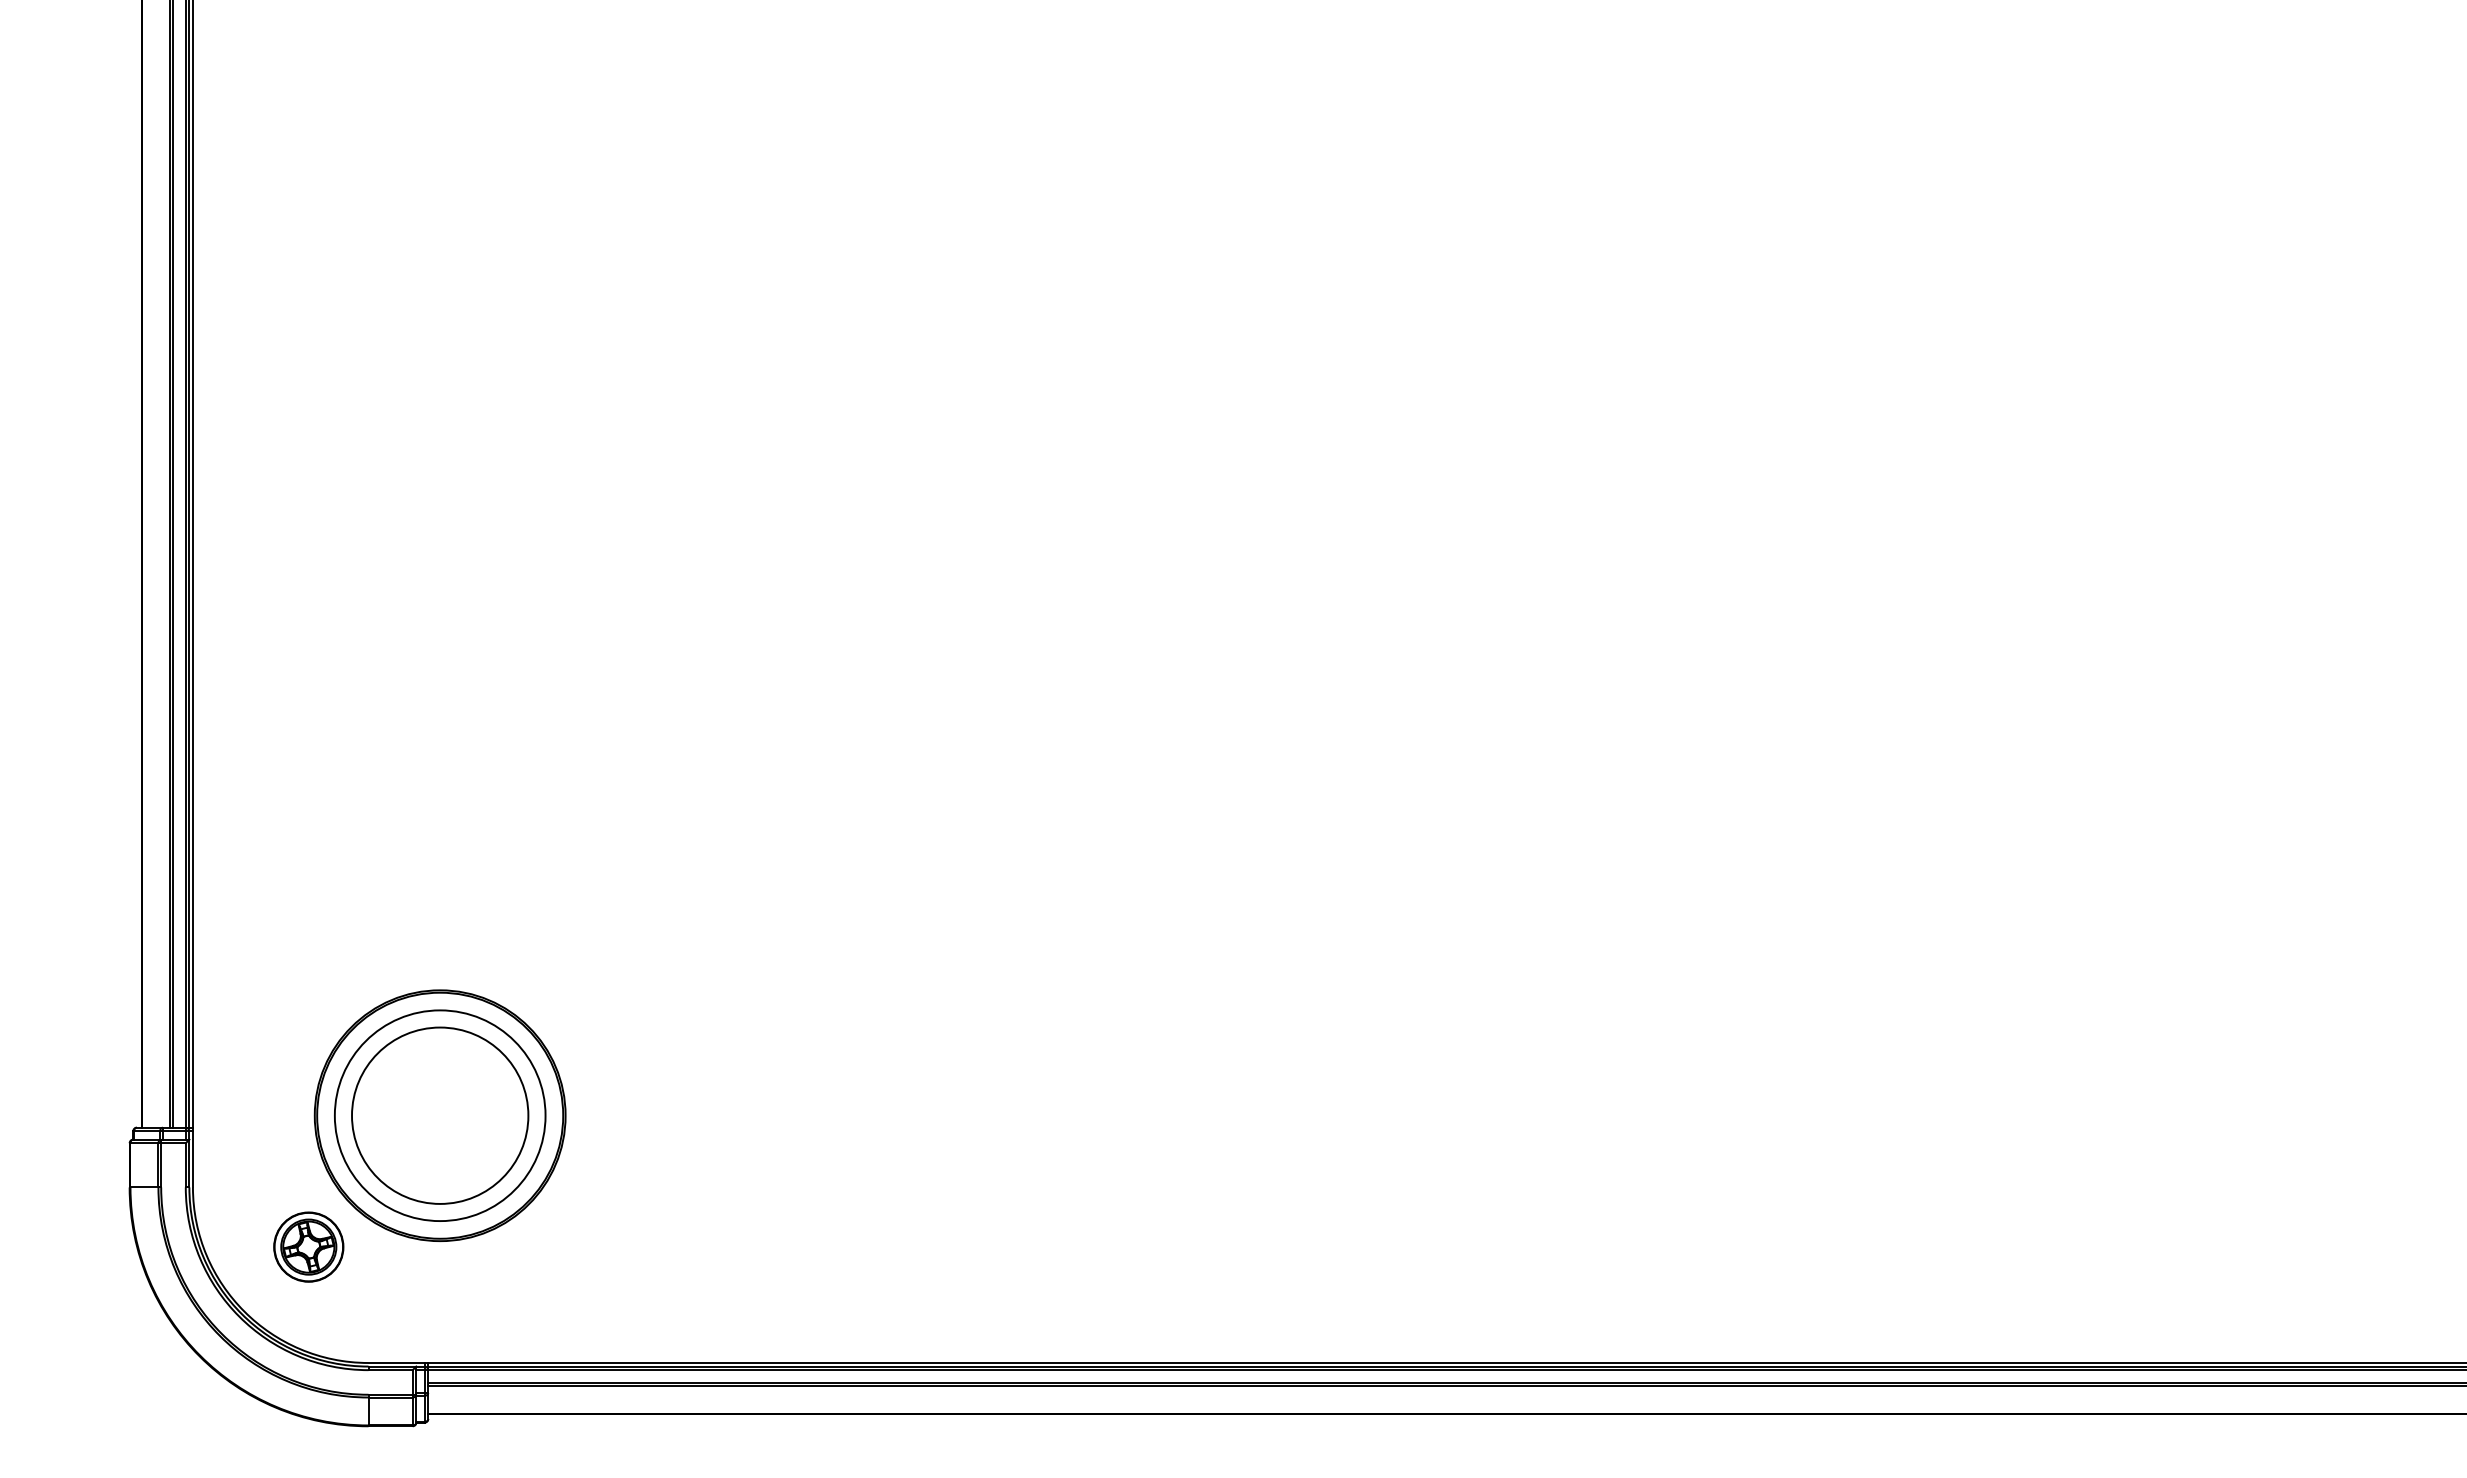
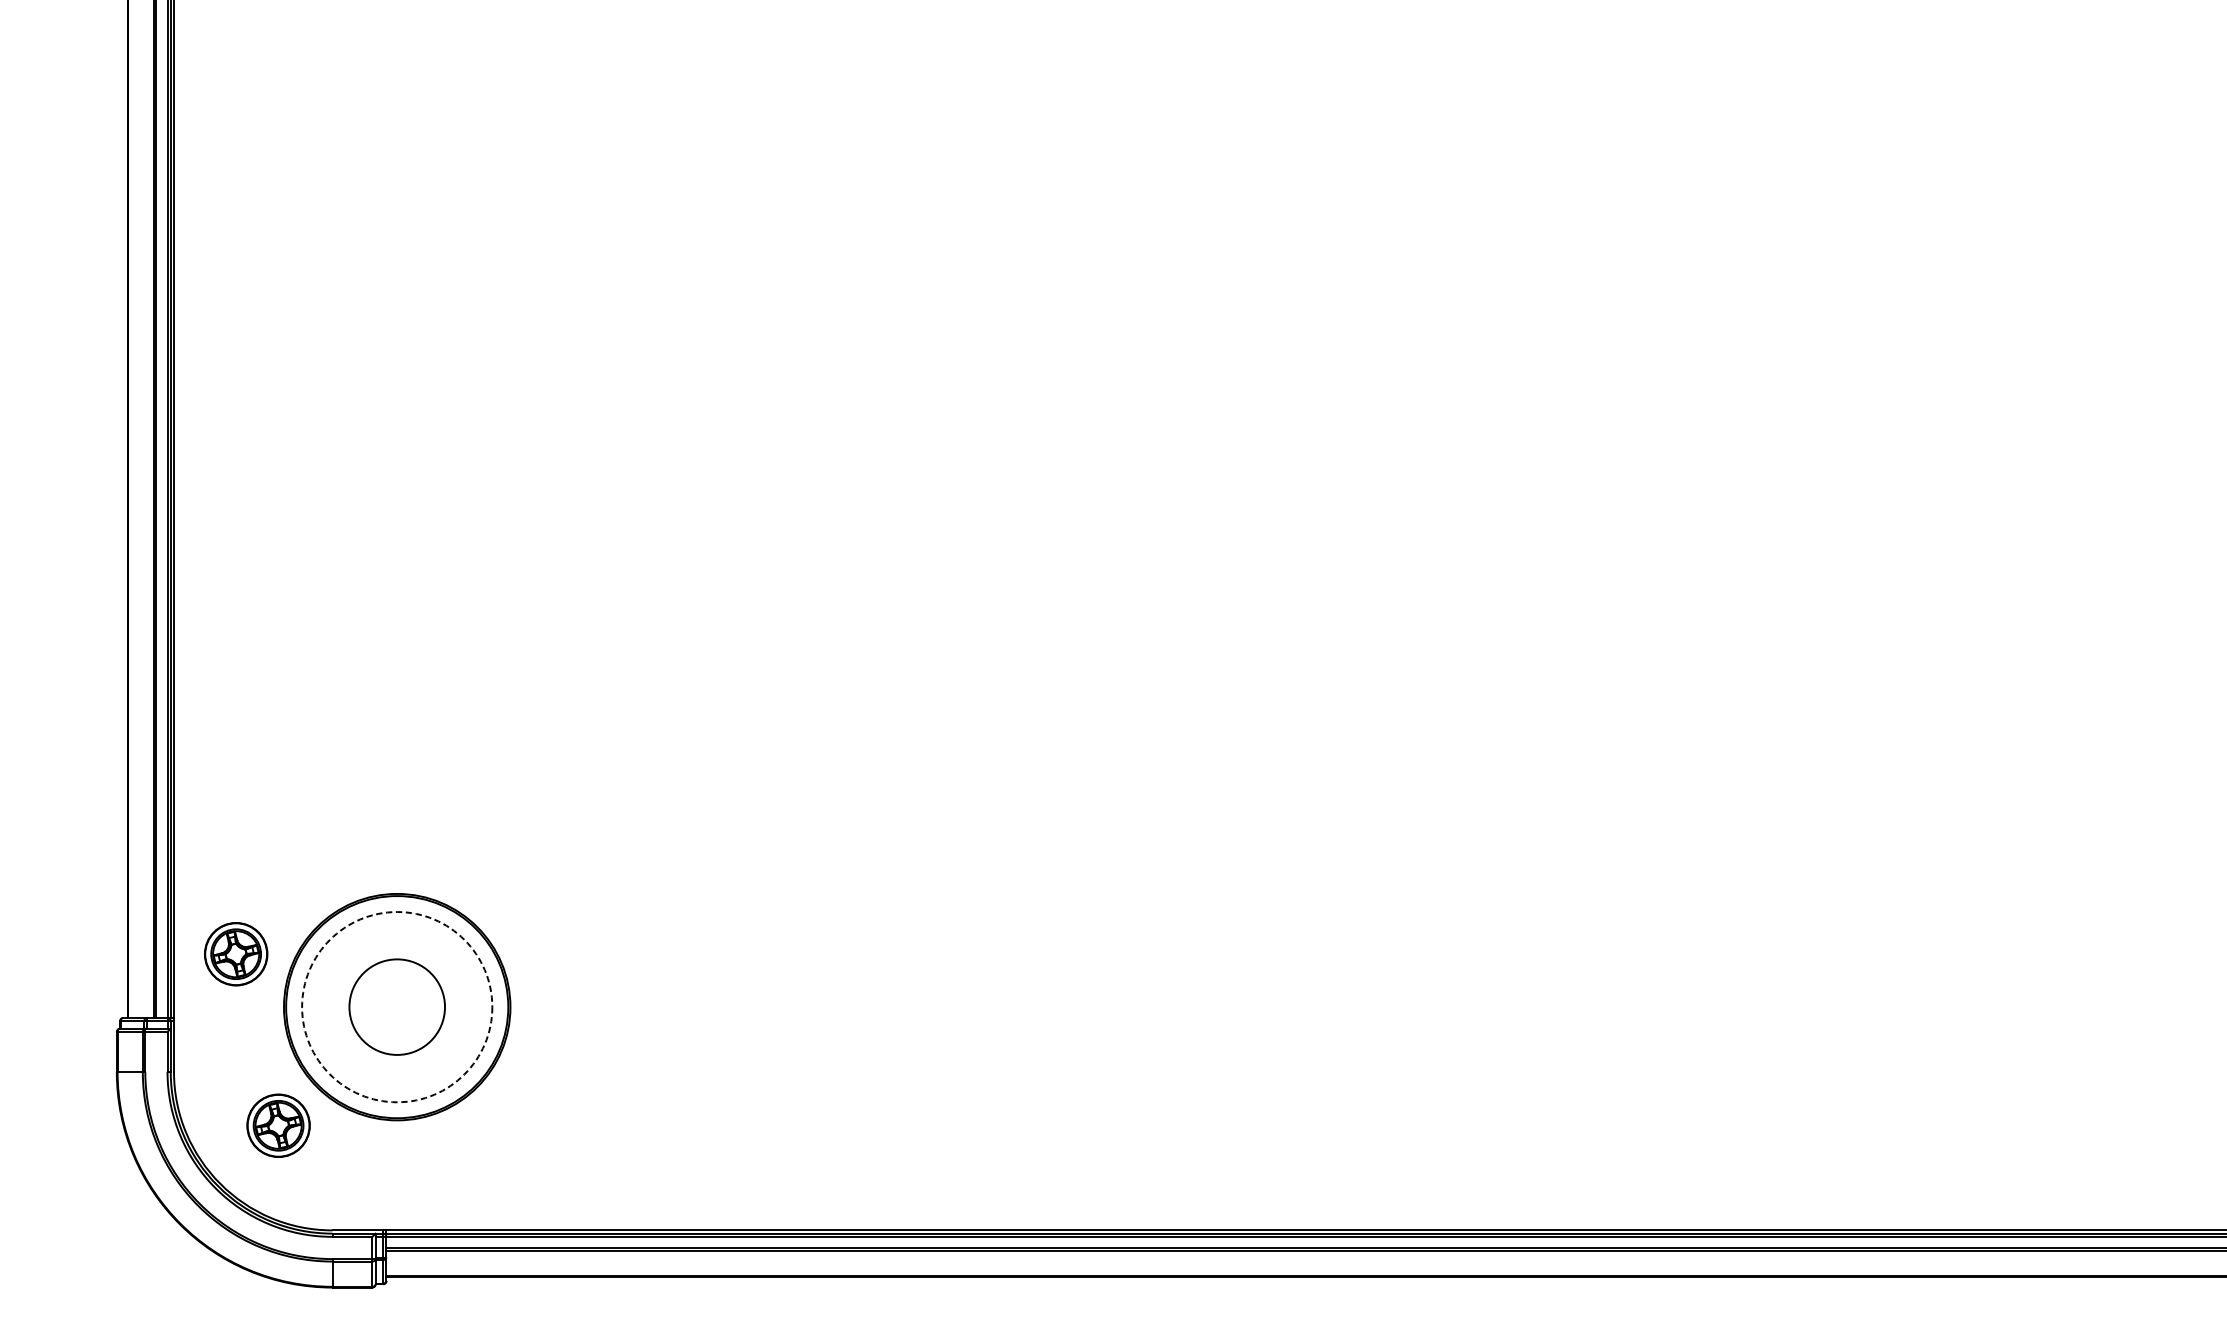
part: (261, 1056) -> (235, 953), added
circle: (439, 1115) -> (396, 1006), solid -> dashed
circle: (440, 1115) -> (397, 1006), size x0.6

